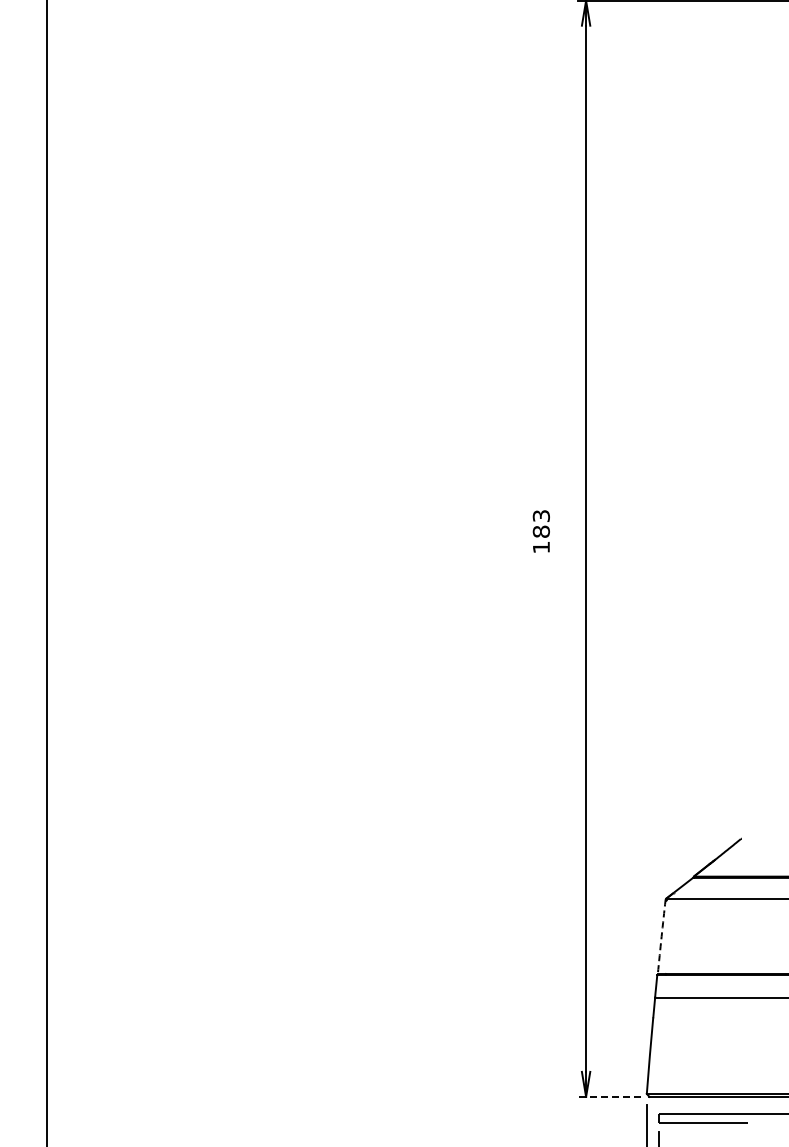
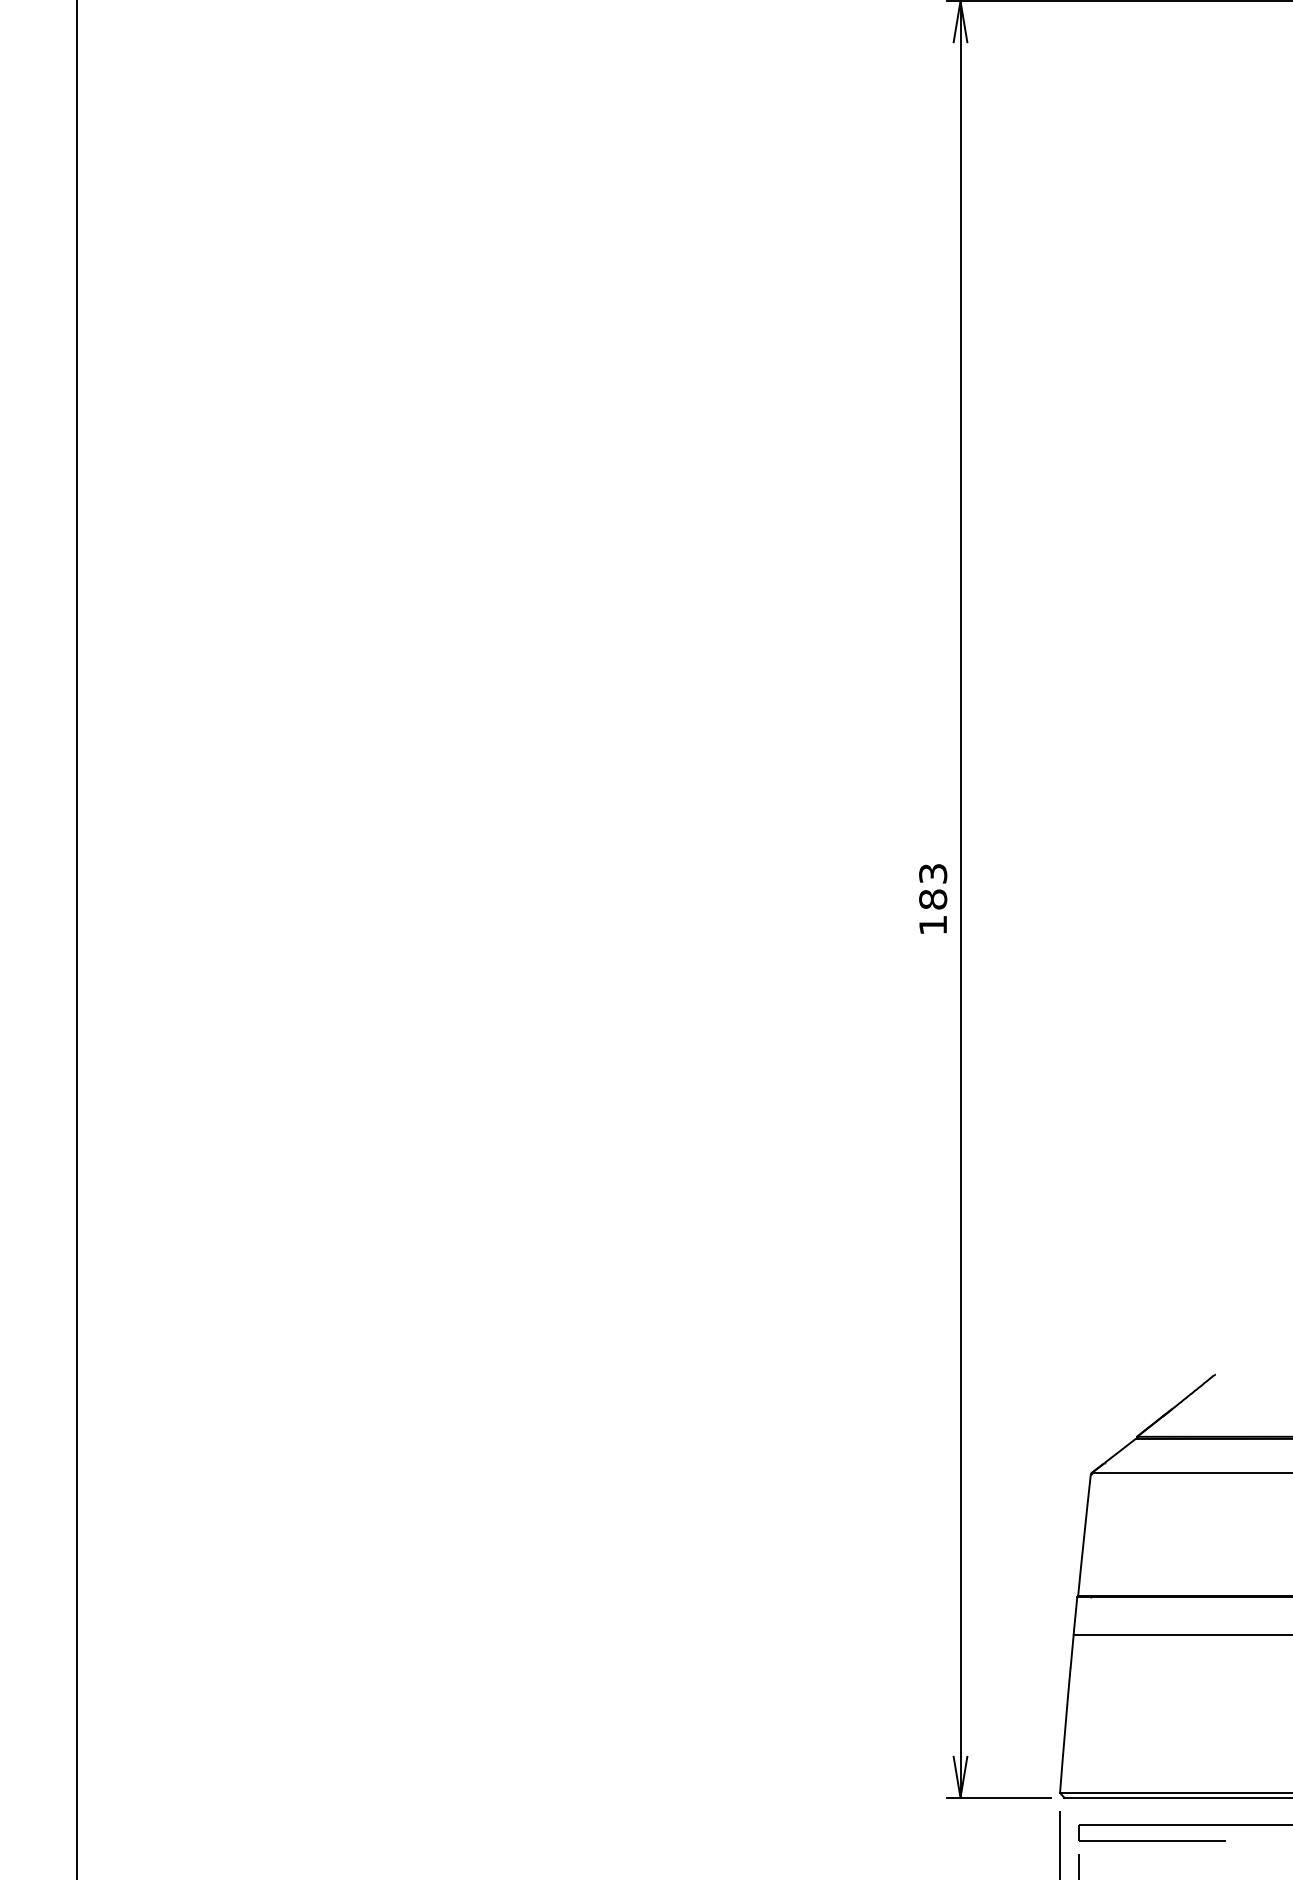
text: (540, 531) -> (931, 899), moved
arc: (661, 936) -> (1084, 1534), dashed -> solid
line: (609, 1096) -> (998, 1797), dashed -> solid

